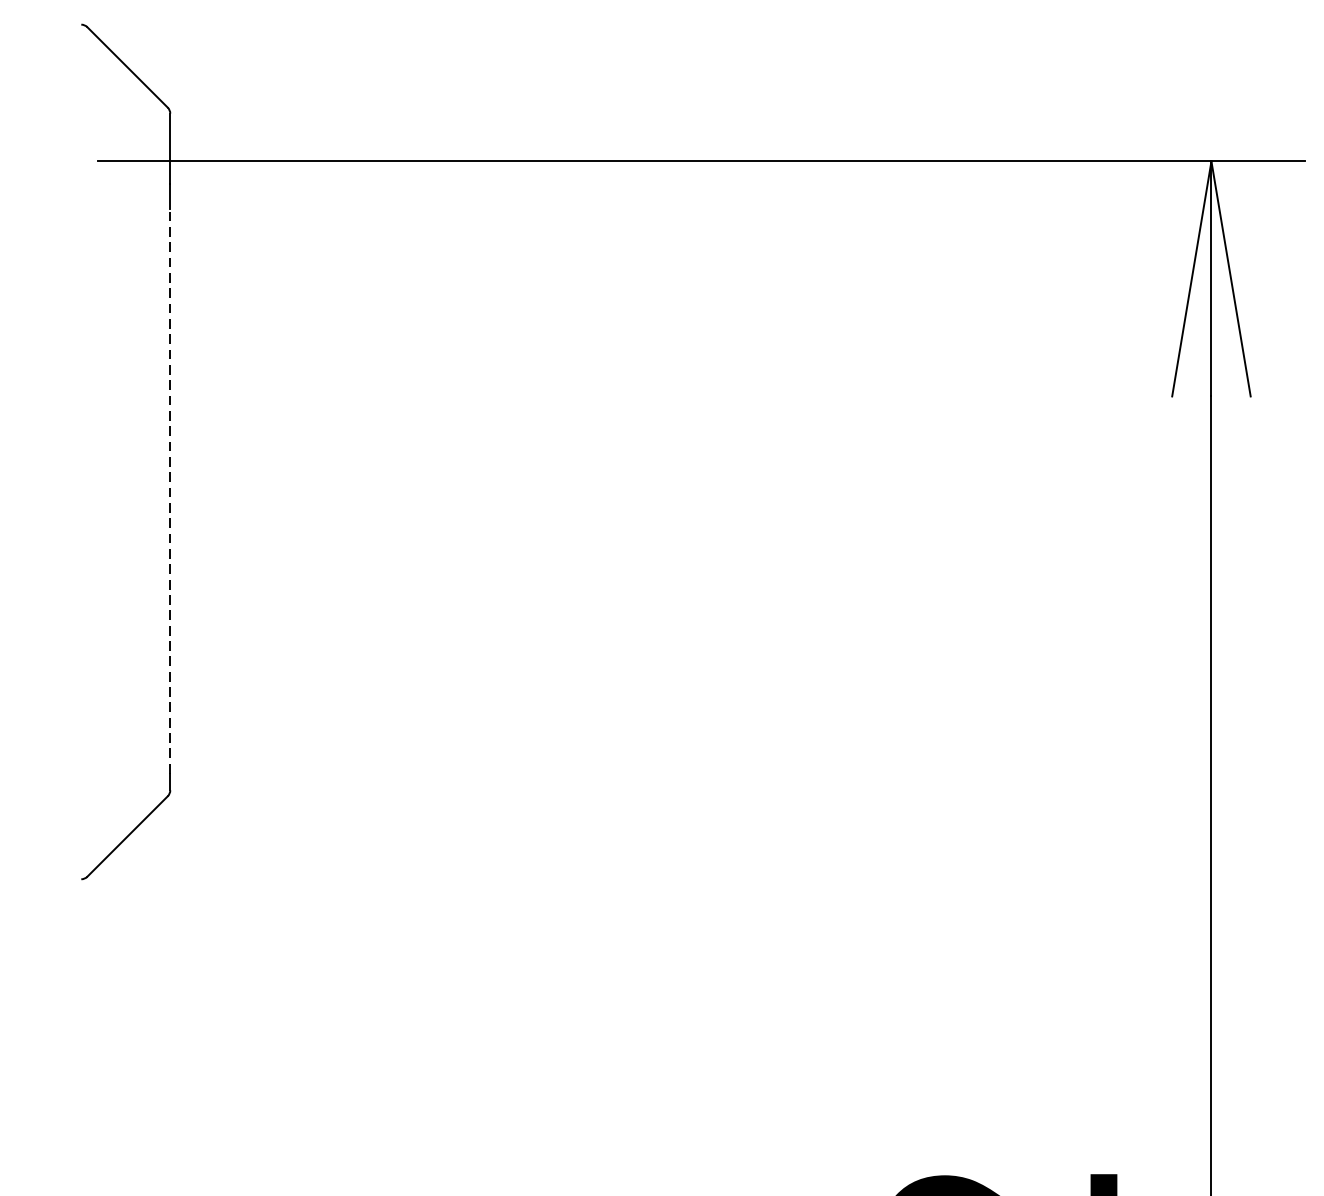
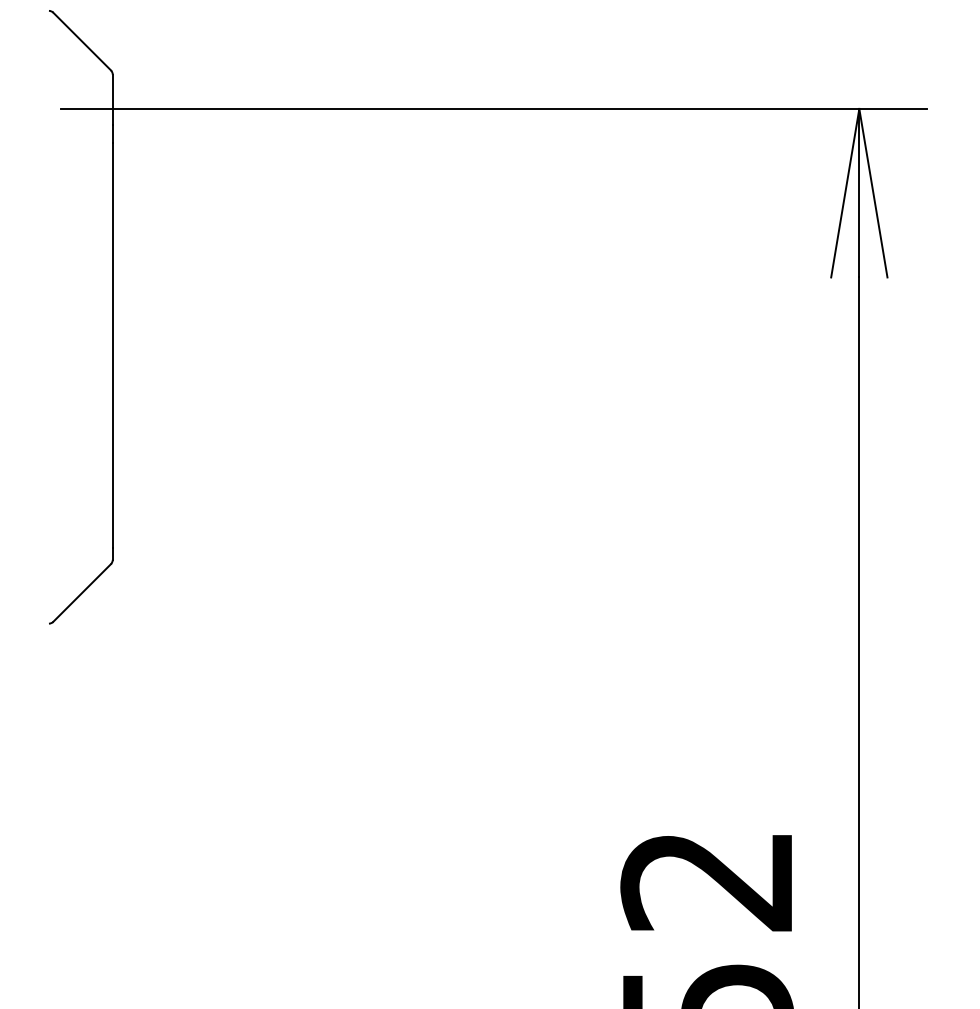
line: (169, 491) -> (112, 345), dashed -> solid

